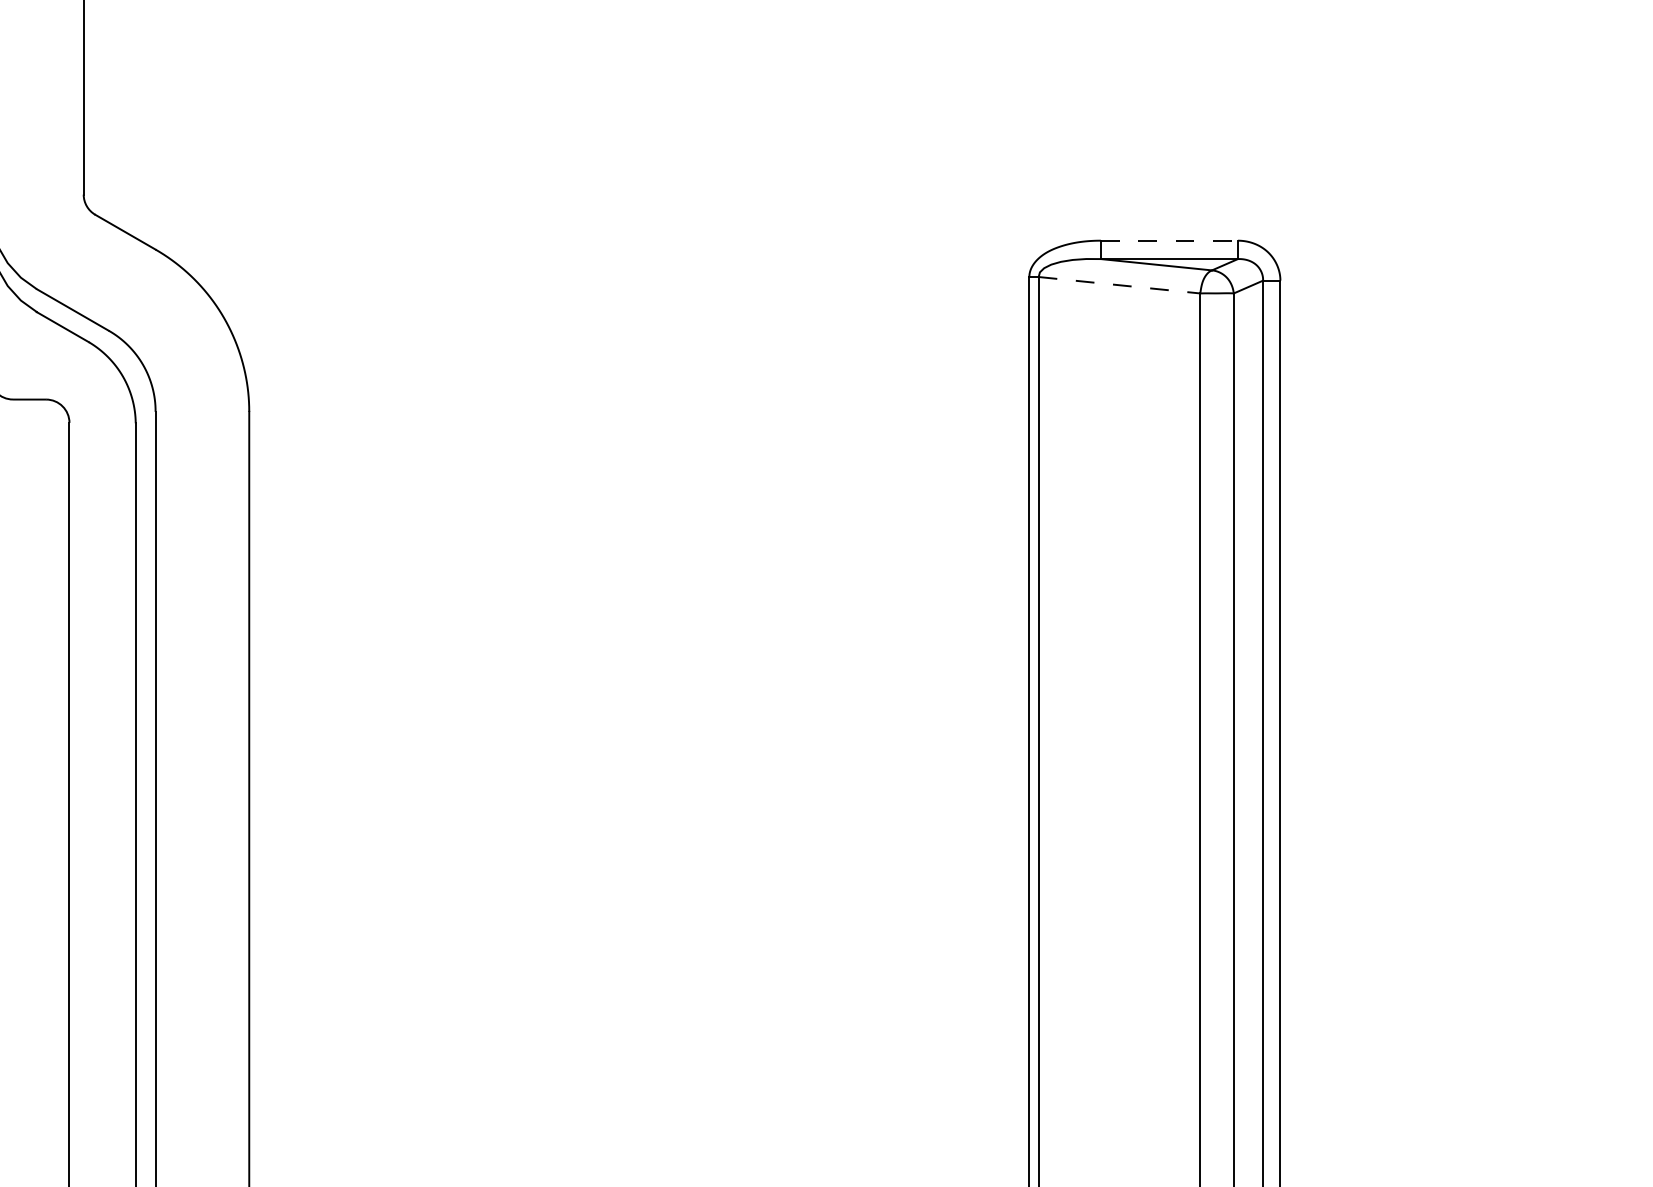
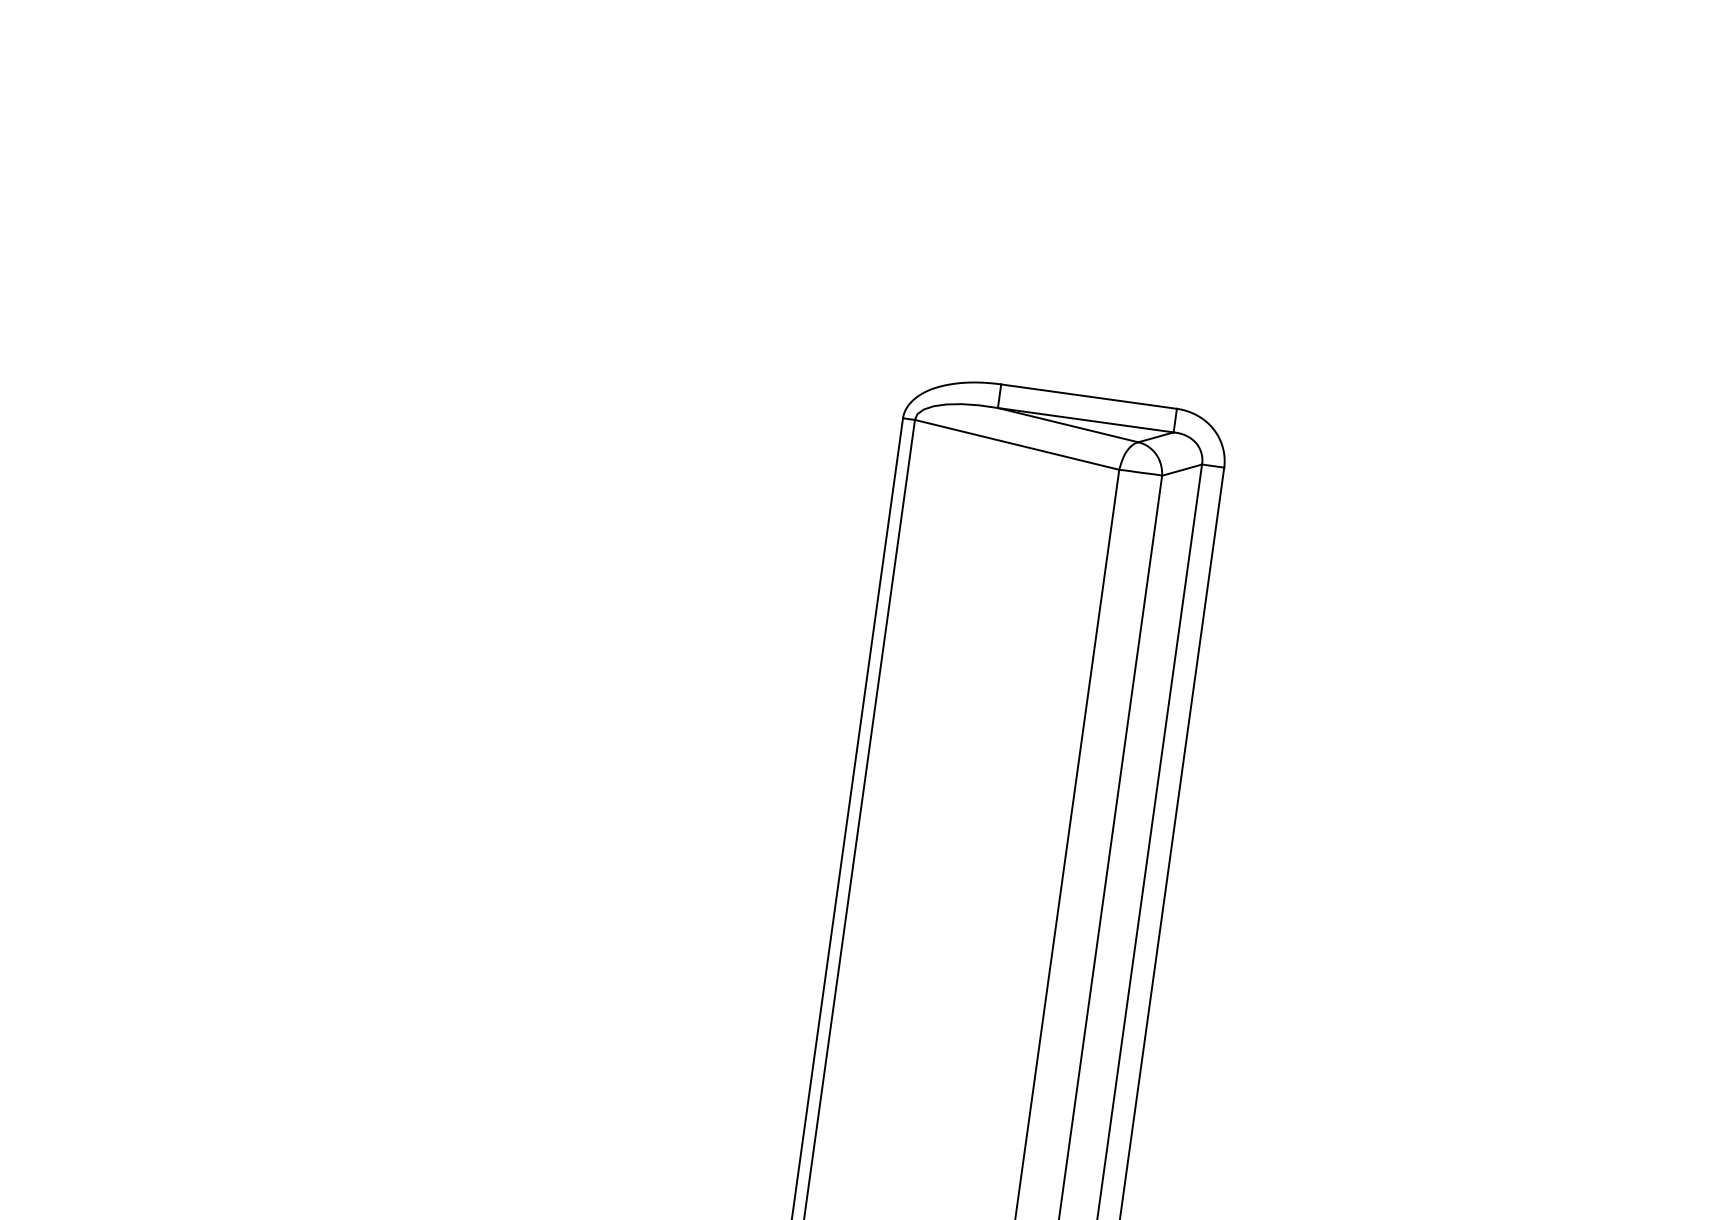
line: (1169, 240) -> (1089, 396), dashed -> solid
line: (1119, 285) -> (1017, 445), dashed -> solid

